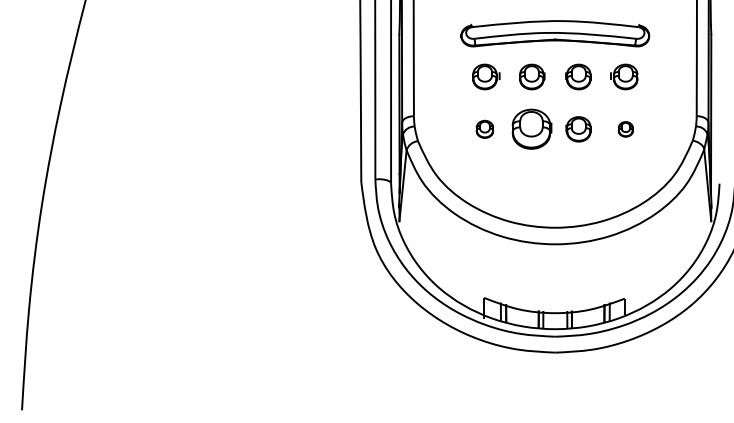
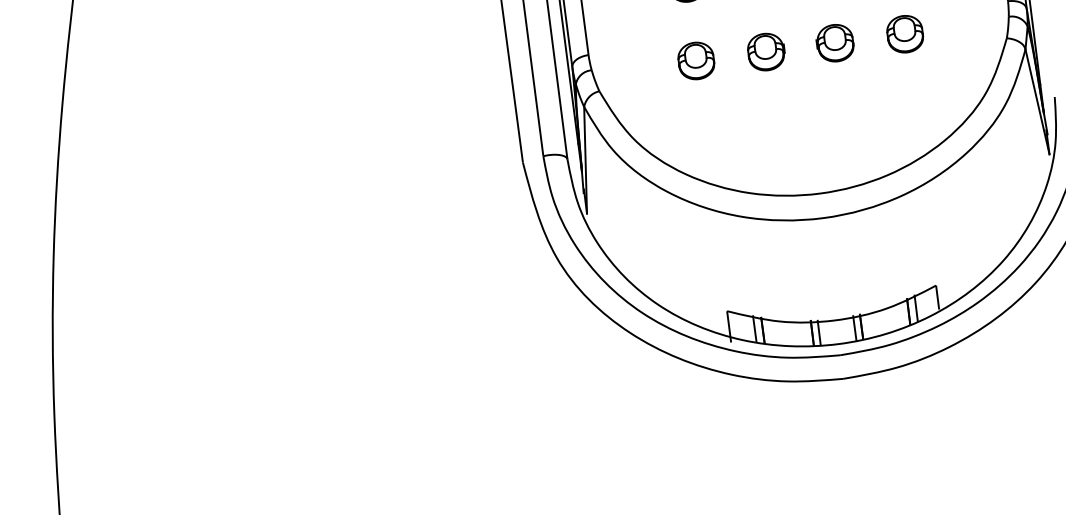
part: (484, 129) -> (695, 61), size x1.43
part: (532, 129) -> (766, 52), size x0.62
part: (625, 129) -> (904, 34), size x1.67

